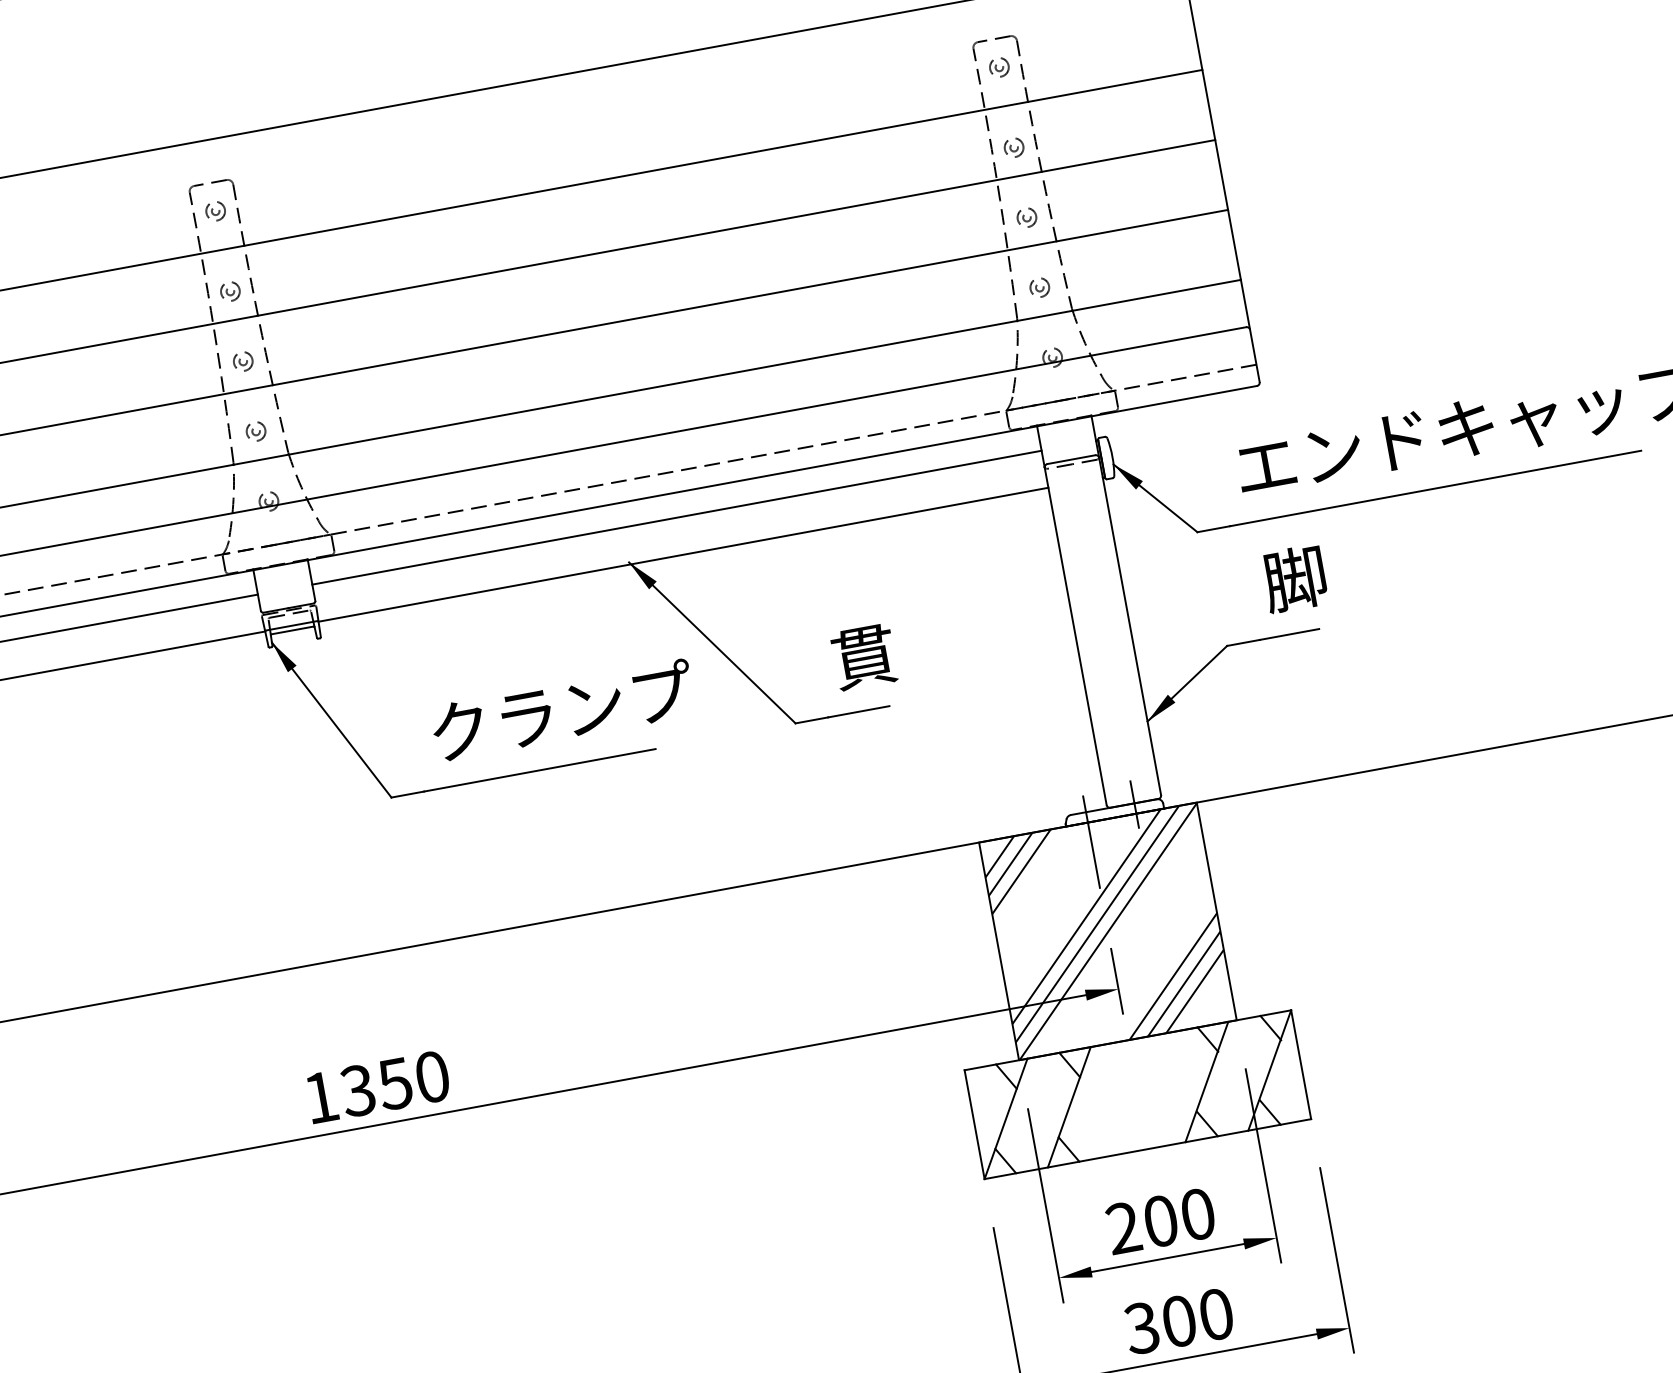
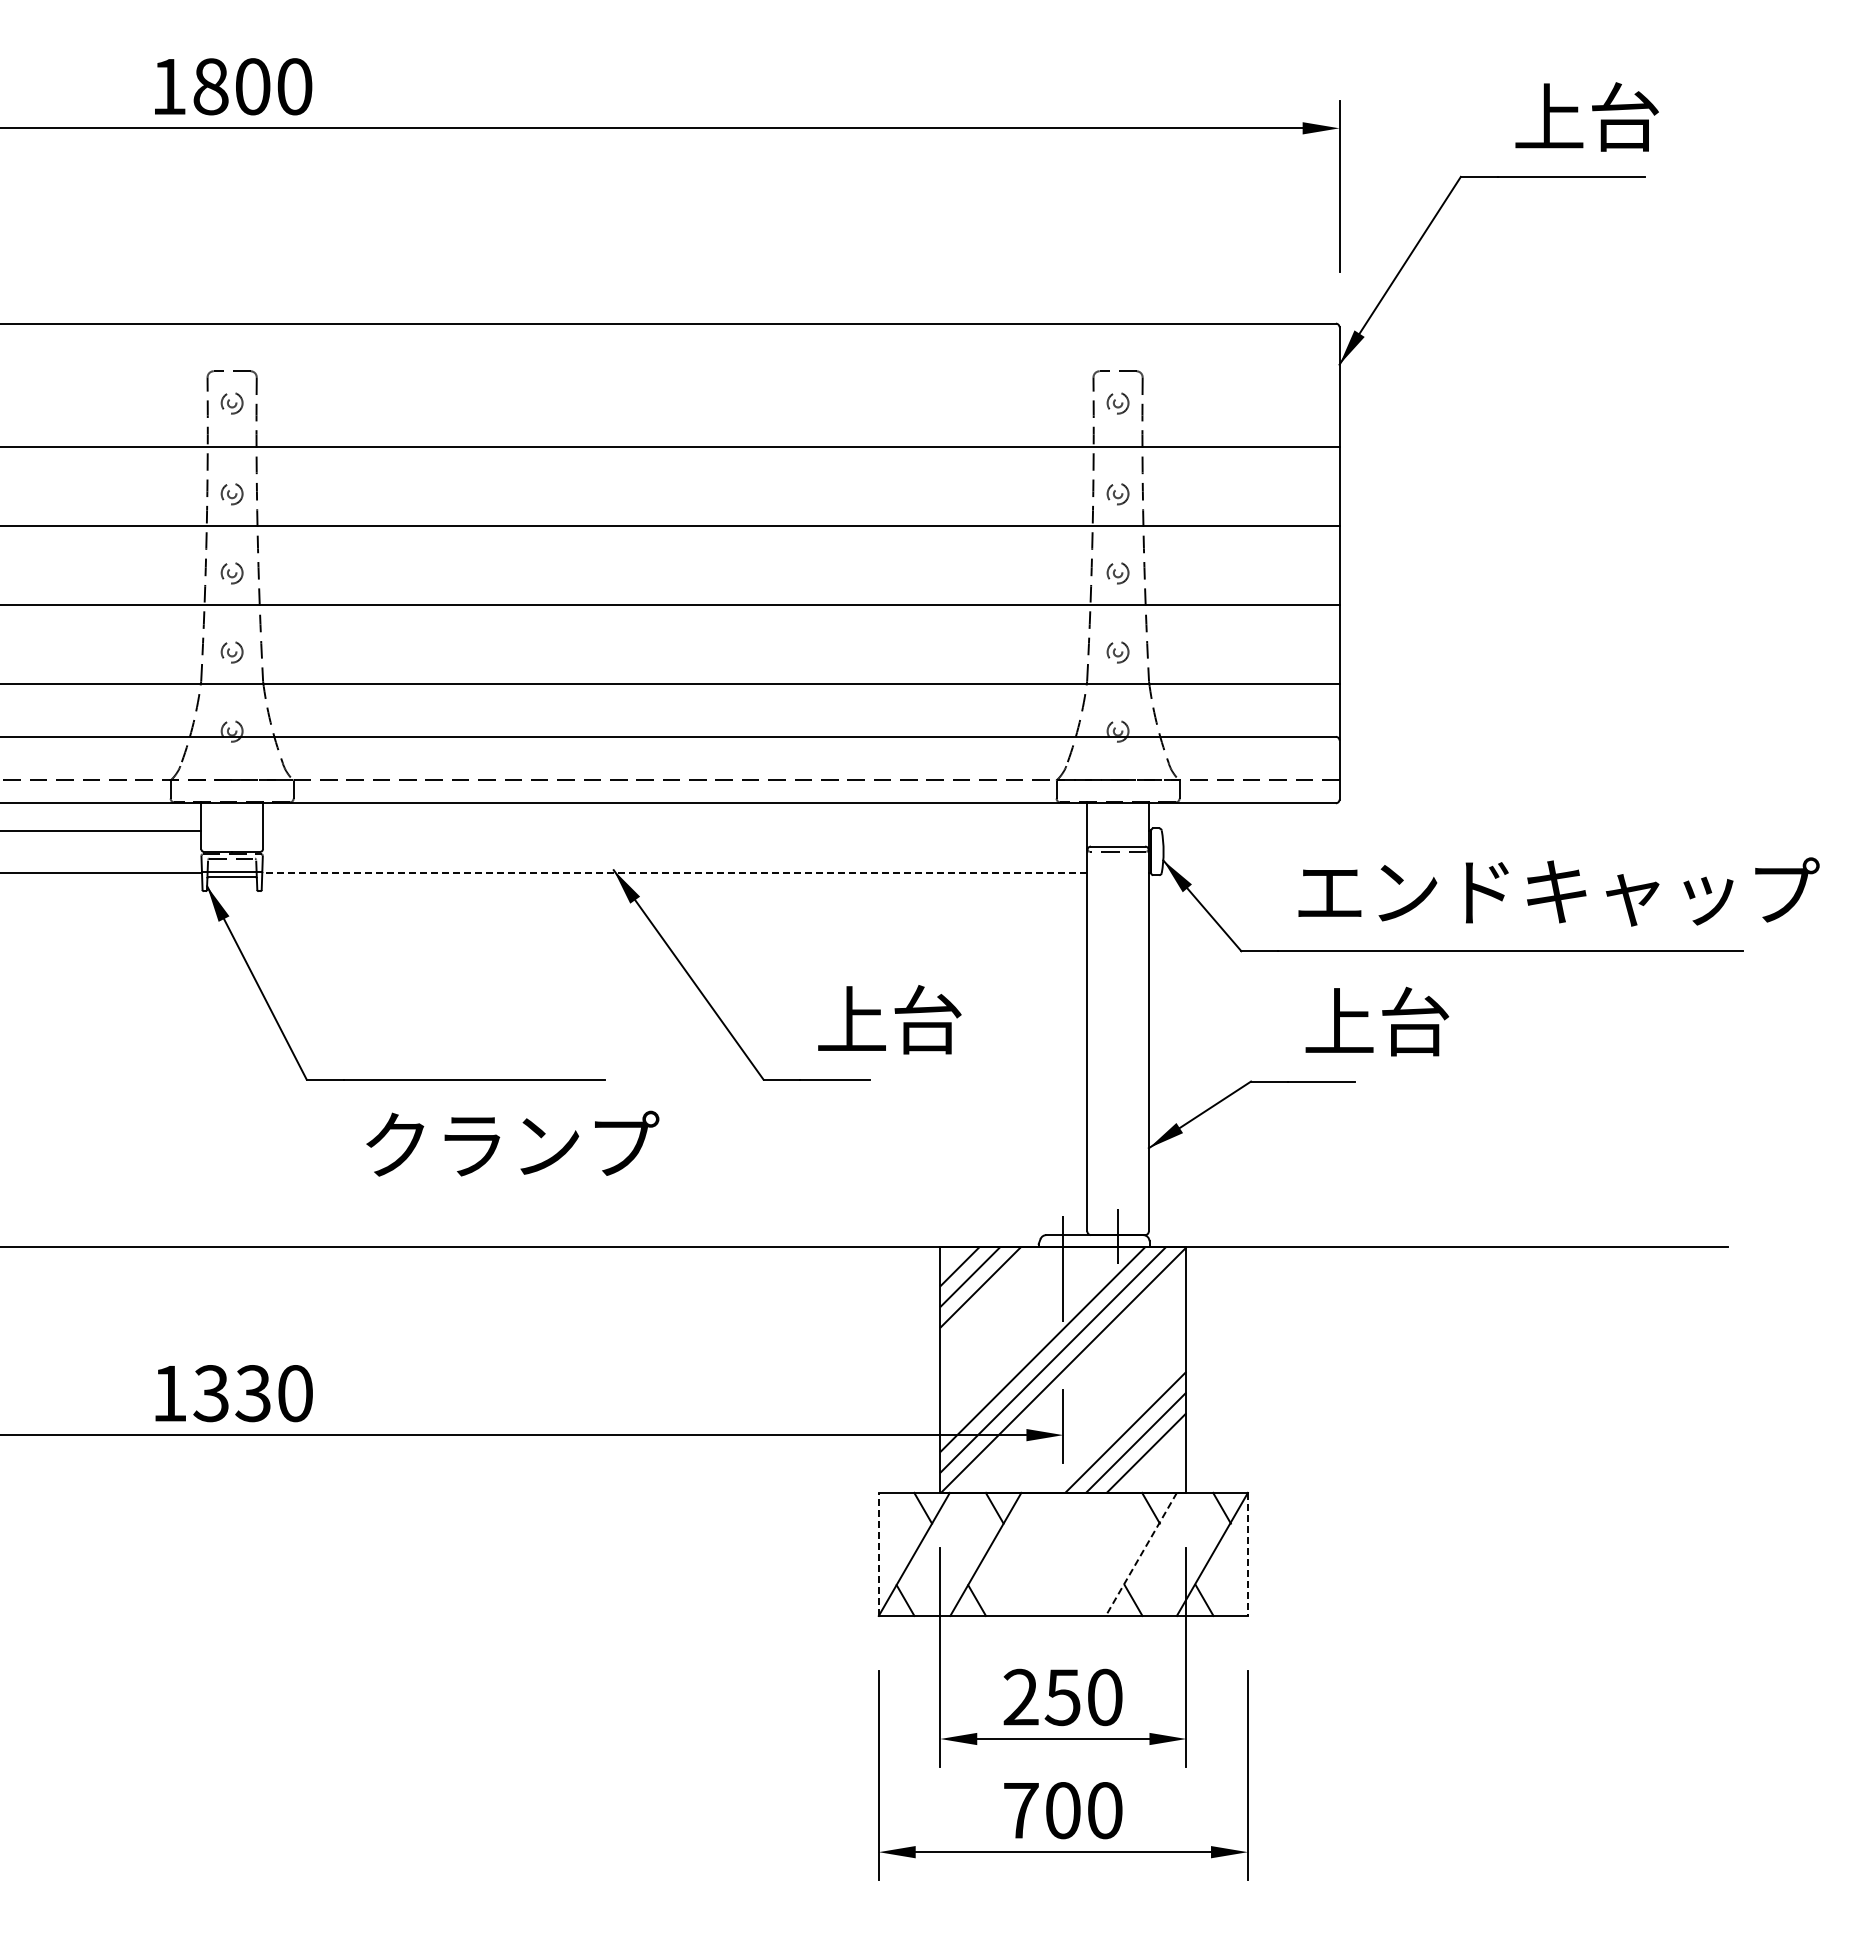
line: (676, 517) -> (674, 830), removed
line: (683, 554) -> (674, 872), solid -> dashed
text: (1328, 572) -> (1376, 1021), 脚 -> 上台
text: (897, 649) -> (889, 1019), 貫 -> 上台
text: (562, 710) -> (512, 1143), moved
line: (1300, 1064) -> (1247, 1554), solid -> dashed
line: (1207, 1082) -> (1141, 1554), solid -> dashed
text: (394, 1084) -> (252, 1393), 1350 -> 1330
line: (974, 1124) -> (878, 1554), solid -> dashed
text: (1160, 1220) -> (1062, 1696), 200 -> 250
text: (1141, 1328) -> (1020, 1810), 300 -> 700

